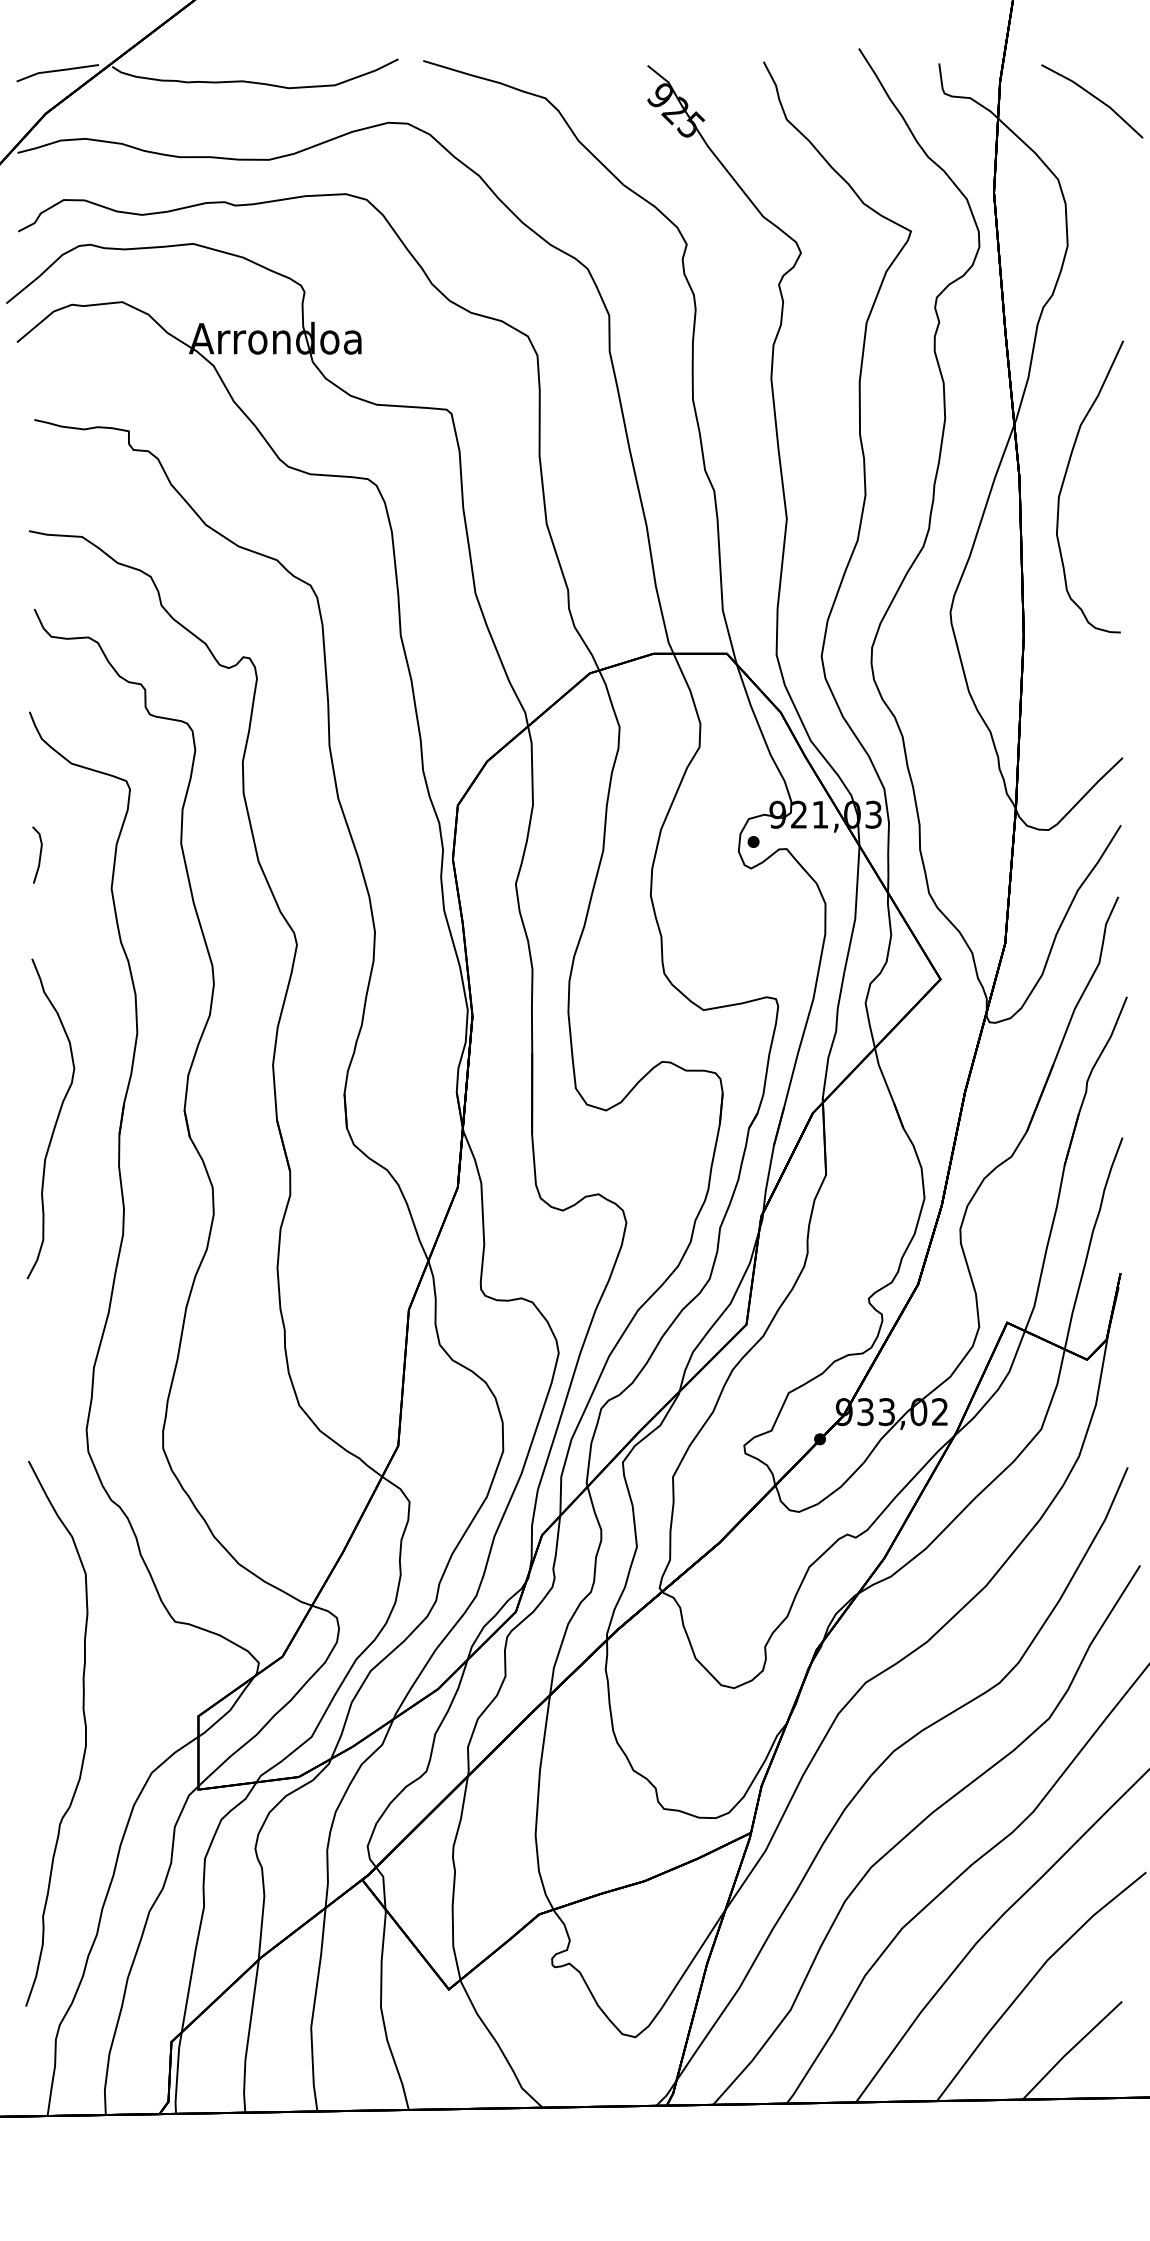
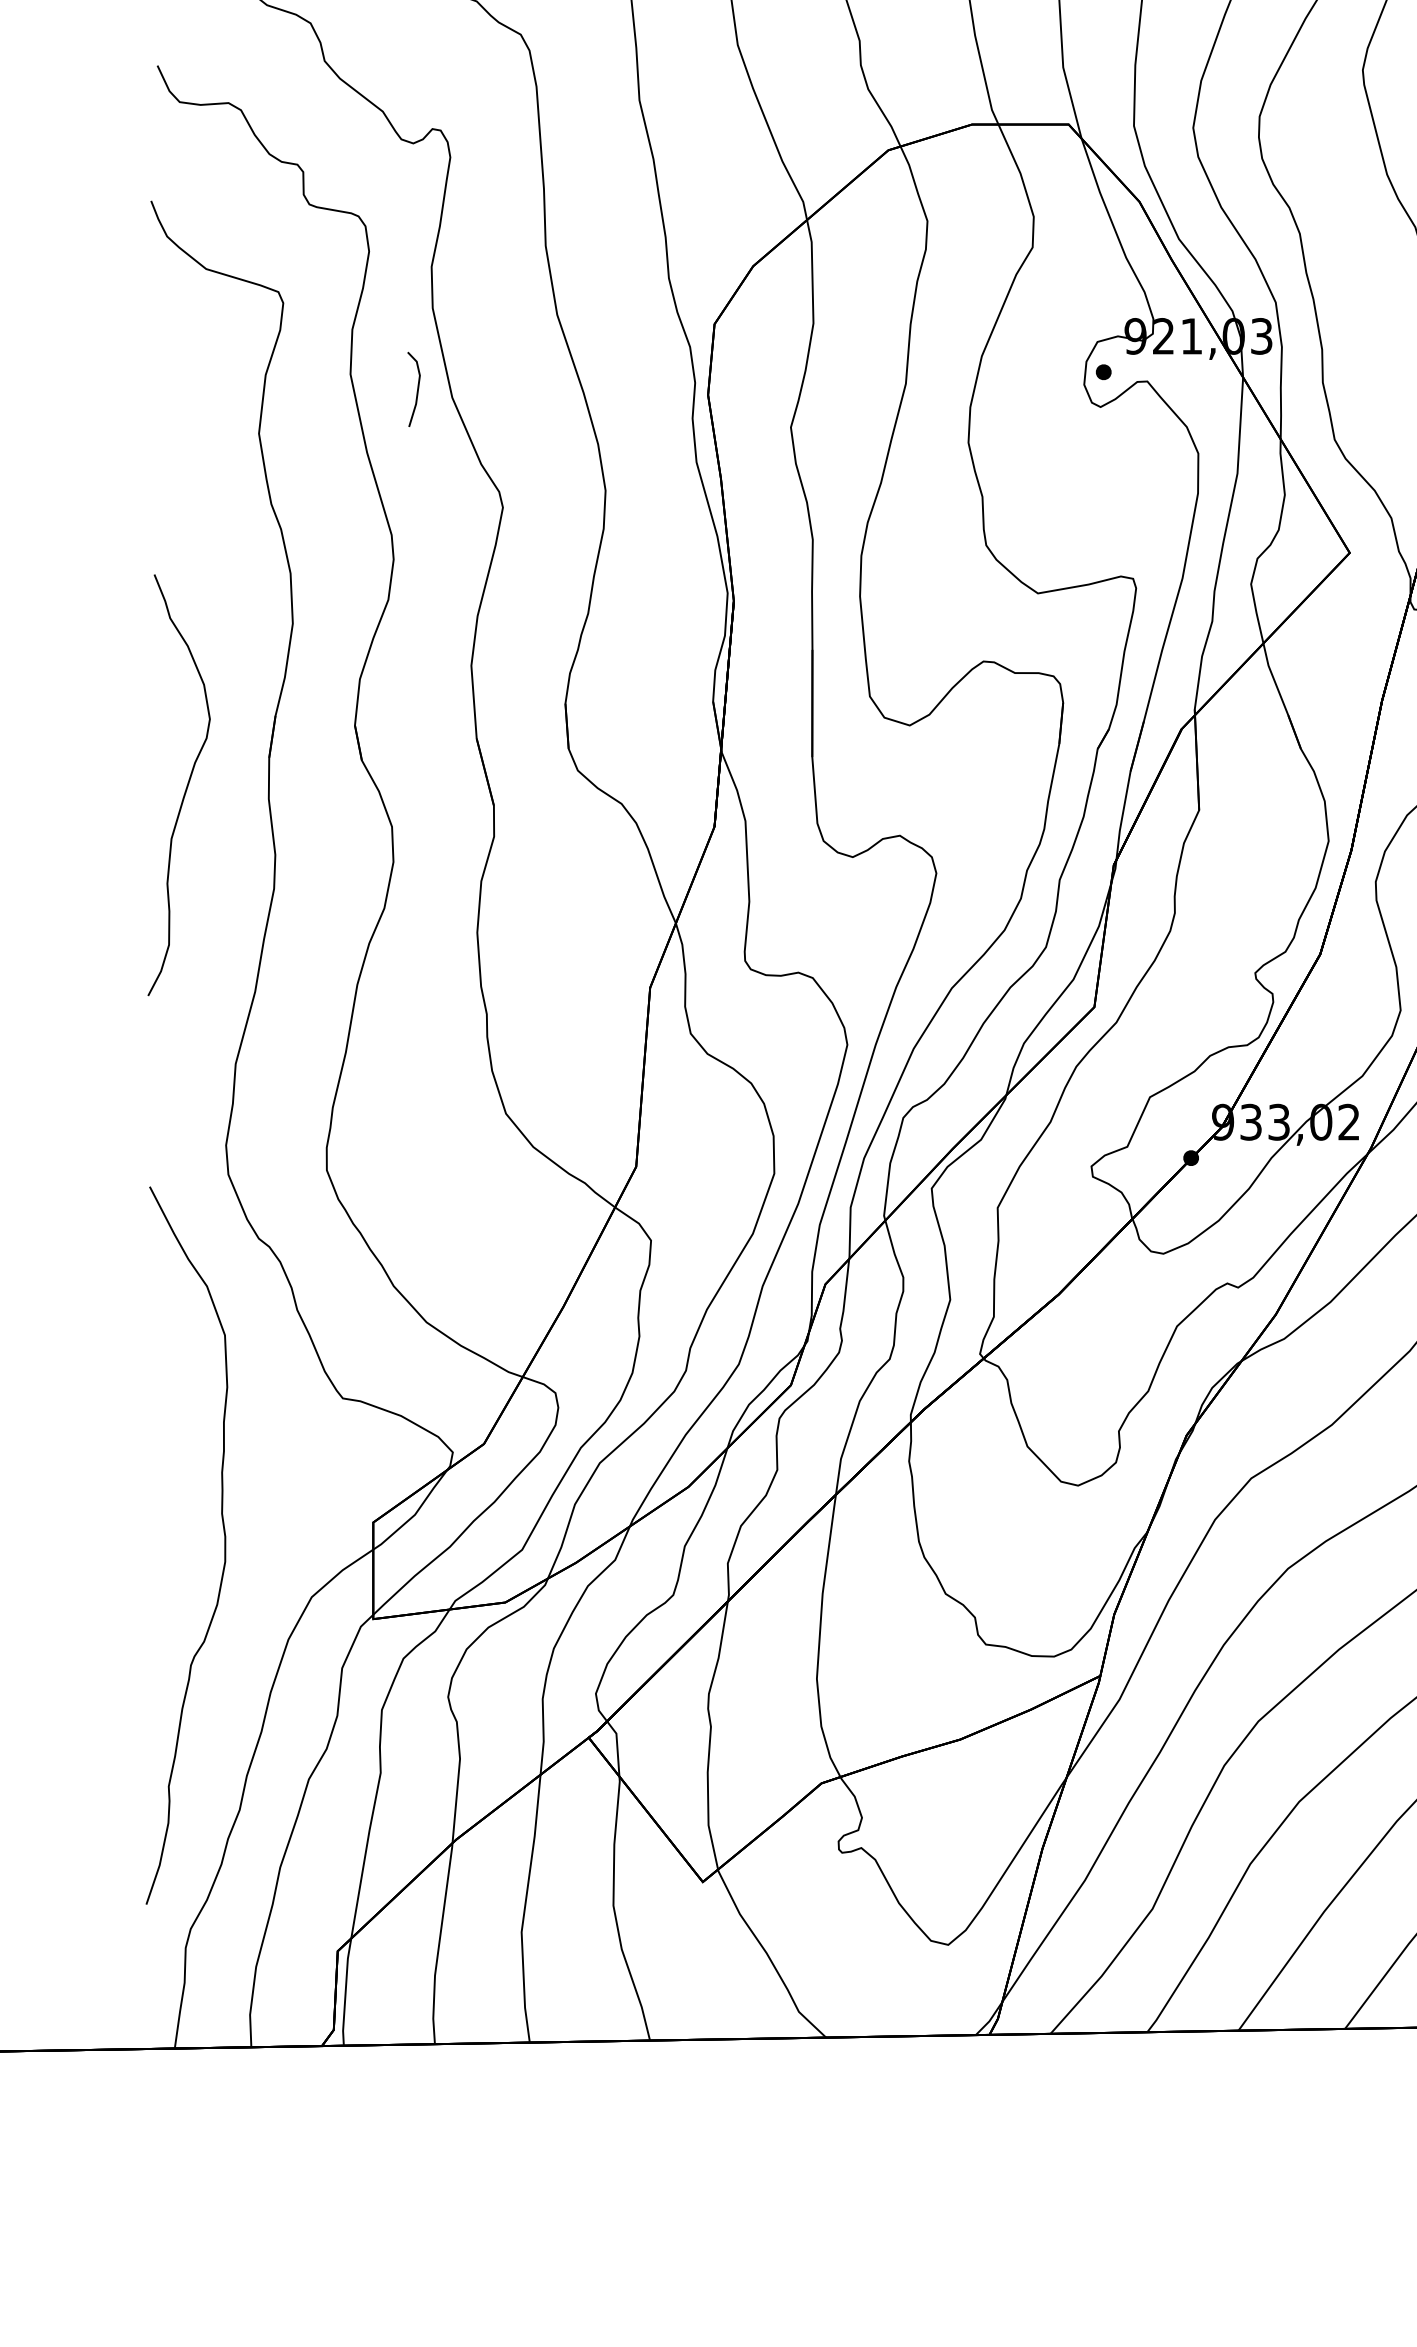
line: (39, 854) -> (416, 388), moved
curve: (55, 1121) -> (185, 788), moved

